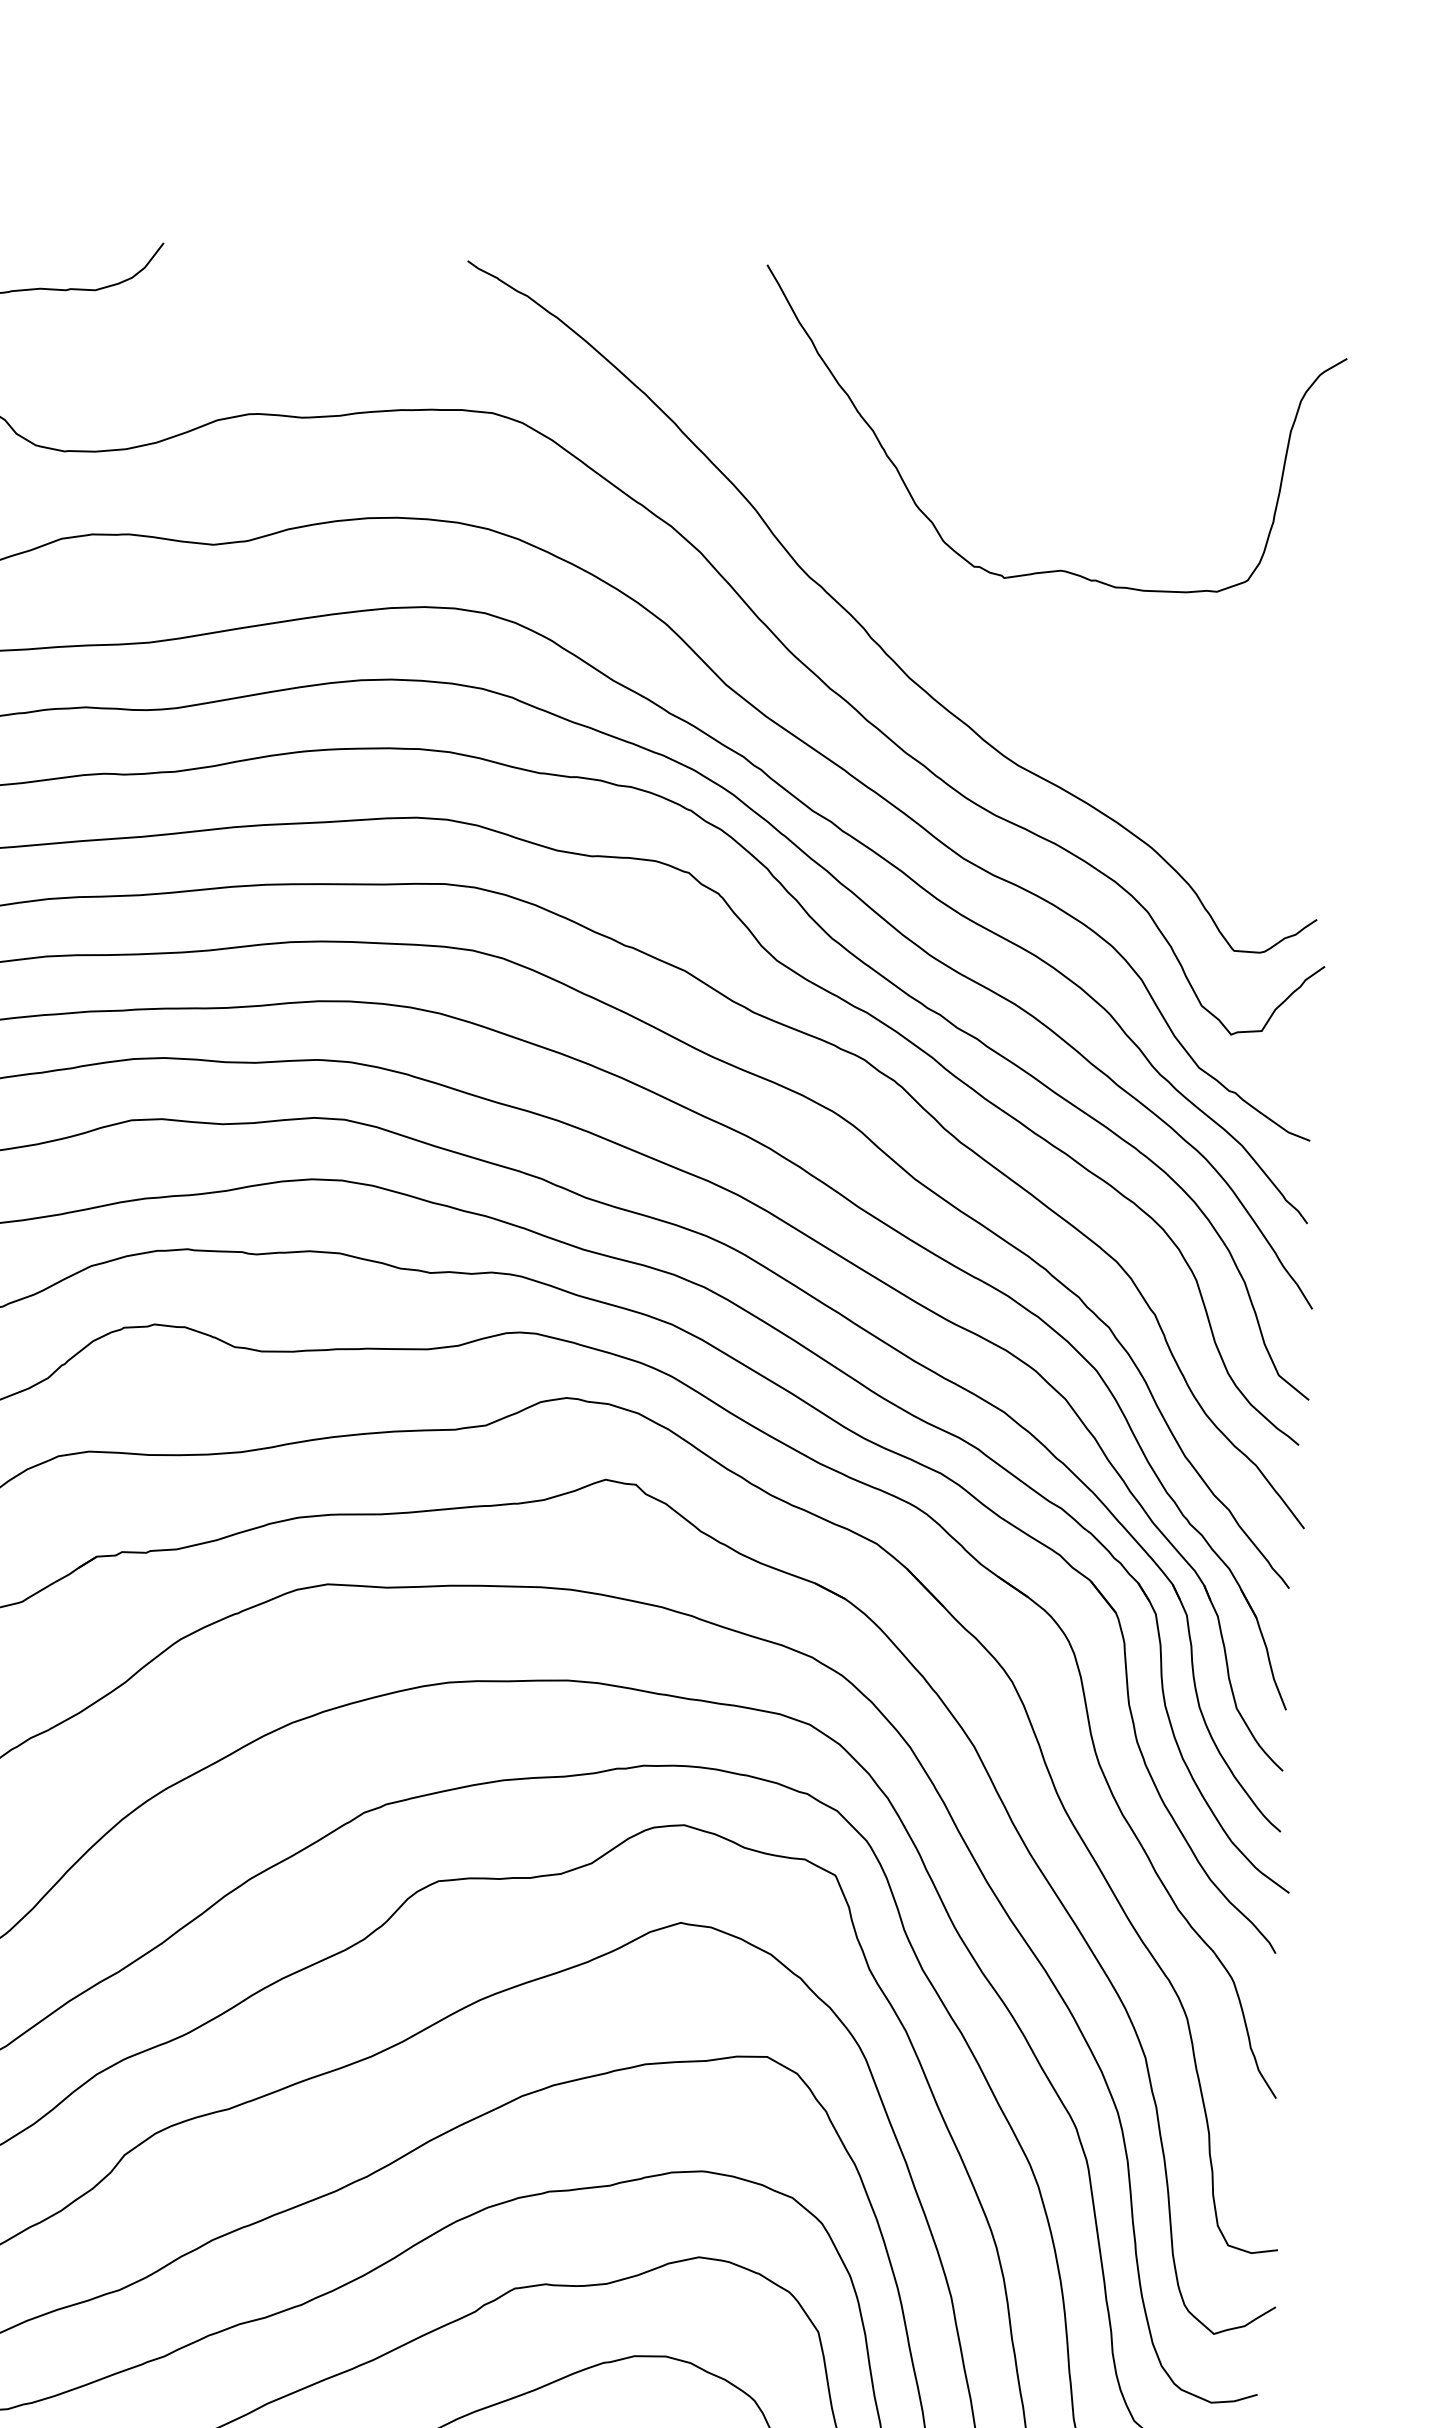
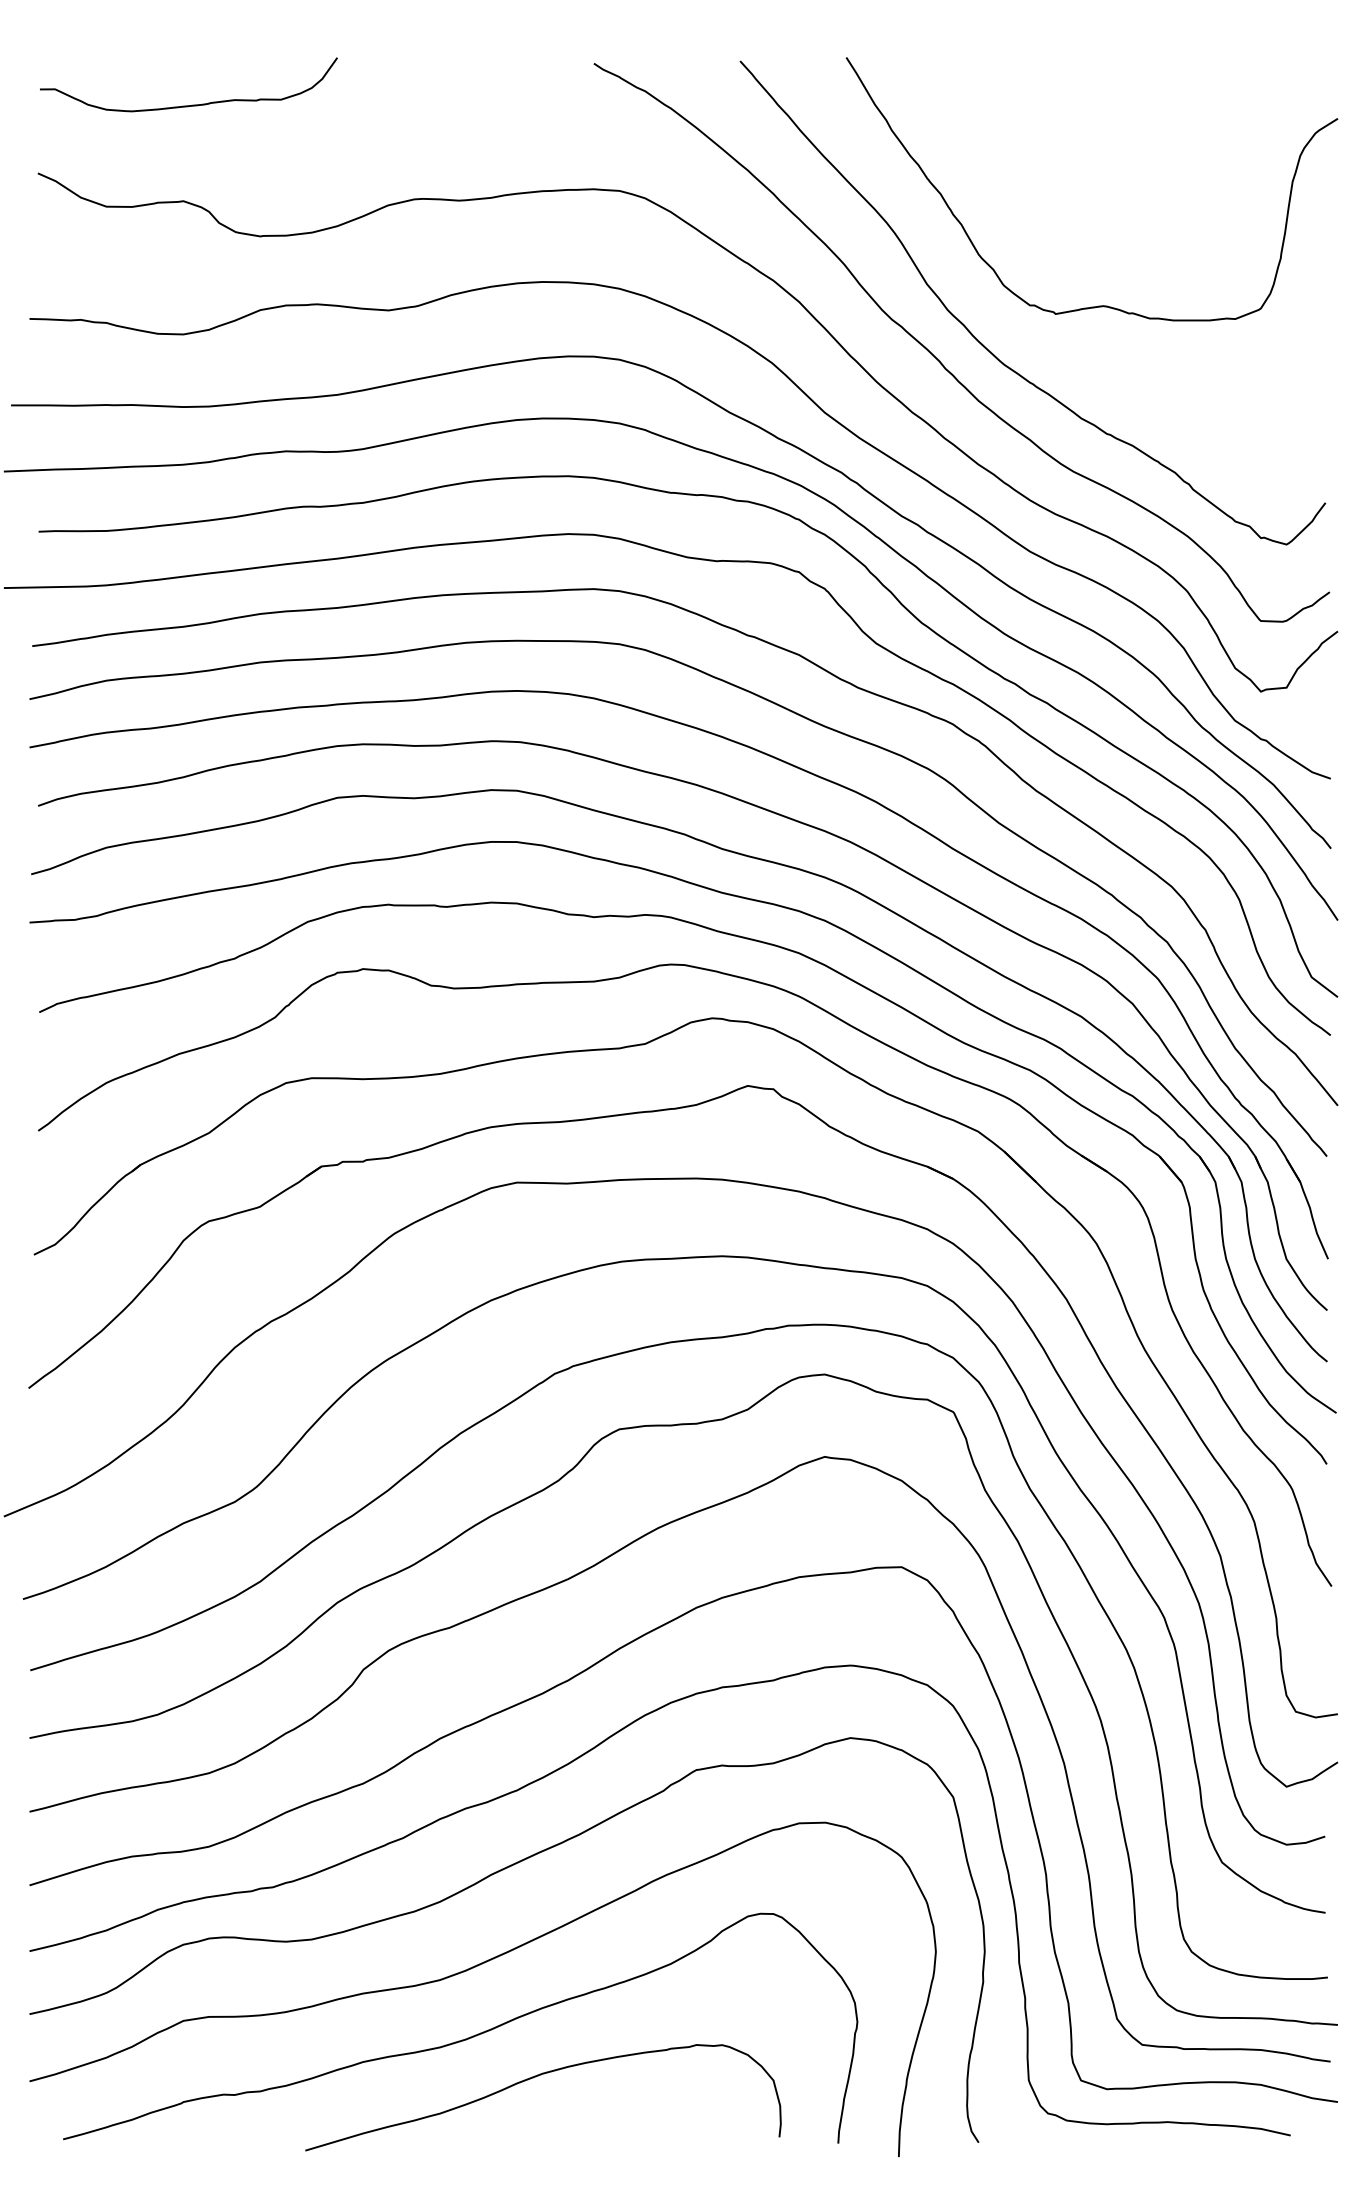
curve: (927, 620) -> (992, 352), added

